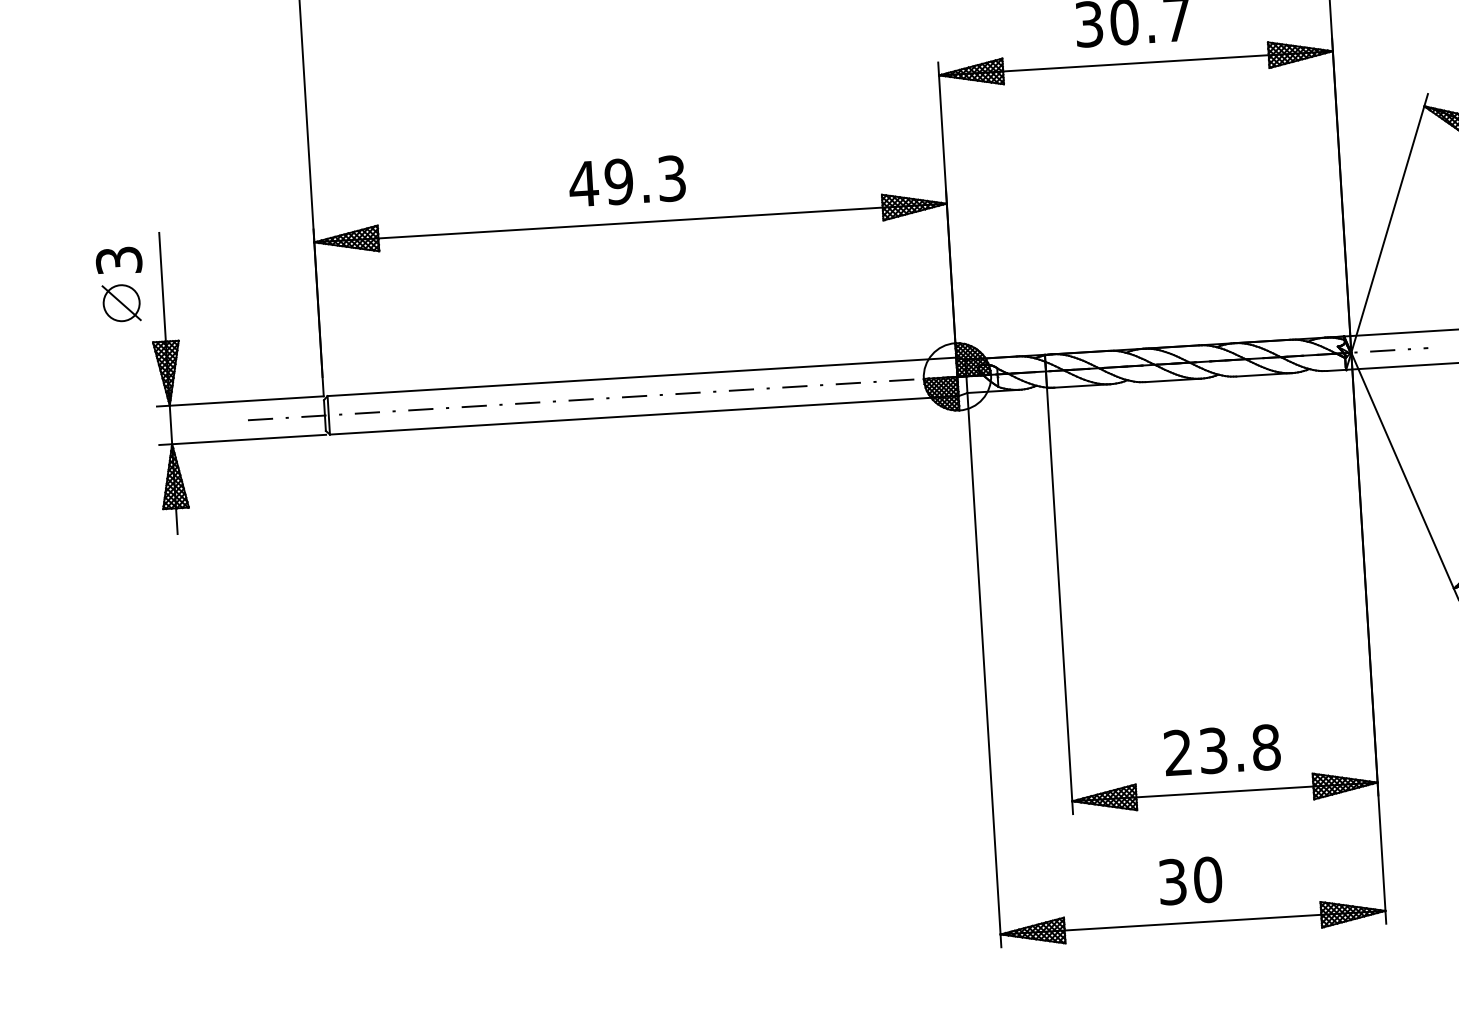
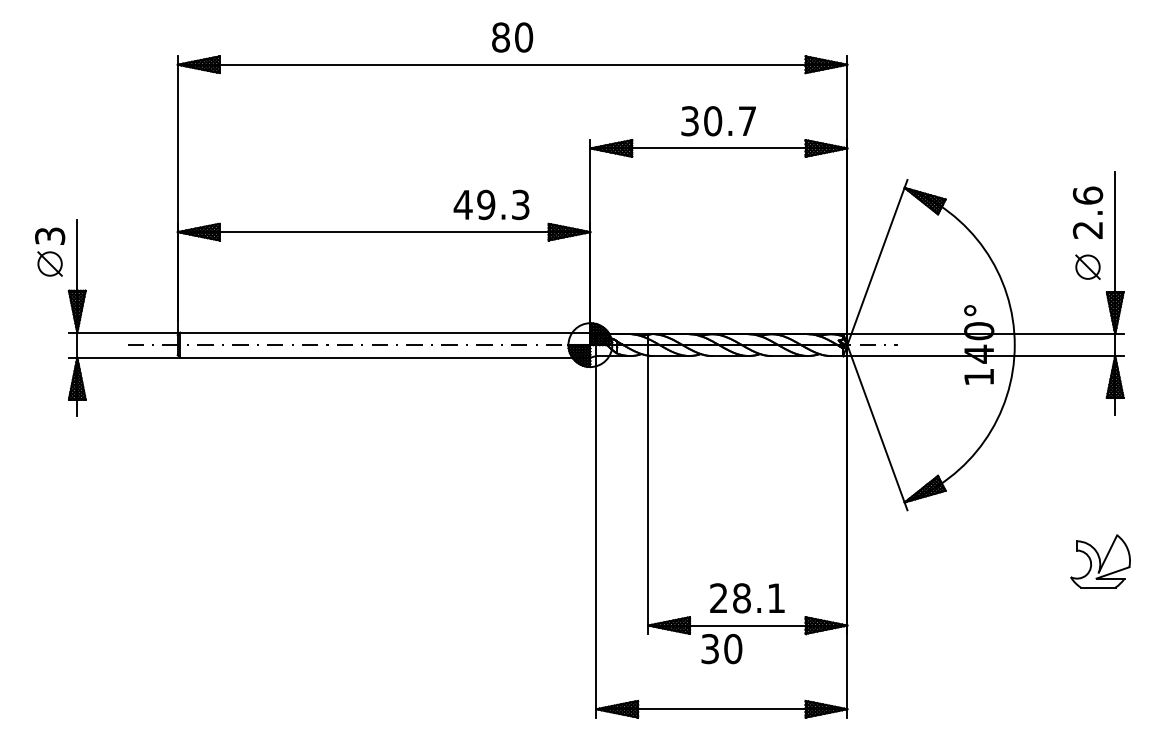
text: (627, 180) -> (491, 204), moved
text: (1240, 749) -> (759, 598), 23.8 -> 28.1
text: (1190, 881) -> (721, 649), moved

